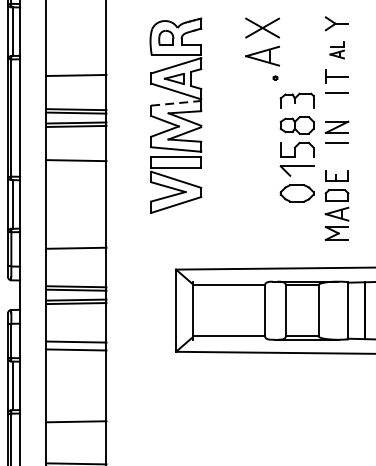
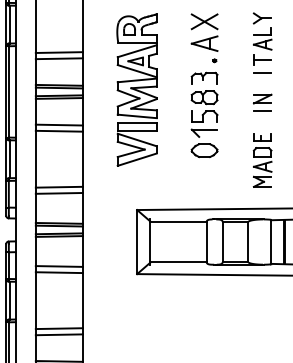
part: (336, 49) -> (262, 38), size x1.67
line: (75, 67) -> (58, 52), added
line: (176, 103) -> (137, 80), dashed -> solid
part: (297, 147) -> (204, 114), moved
line: (75, 167) -> (58, 130), added
line: (75, 239) -> (58, 186), added
line: (75, 429) -> (58, 334), added

